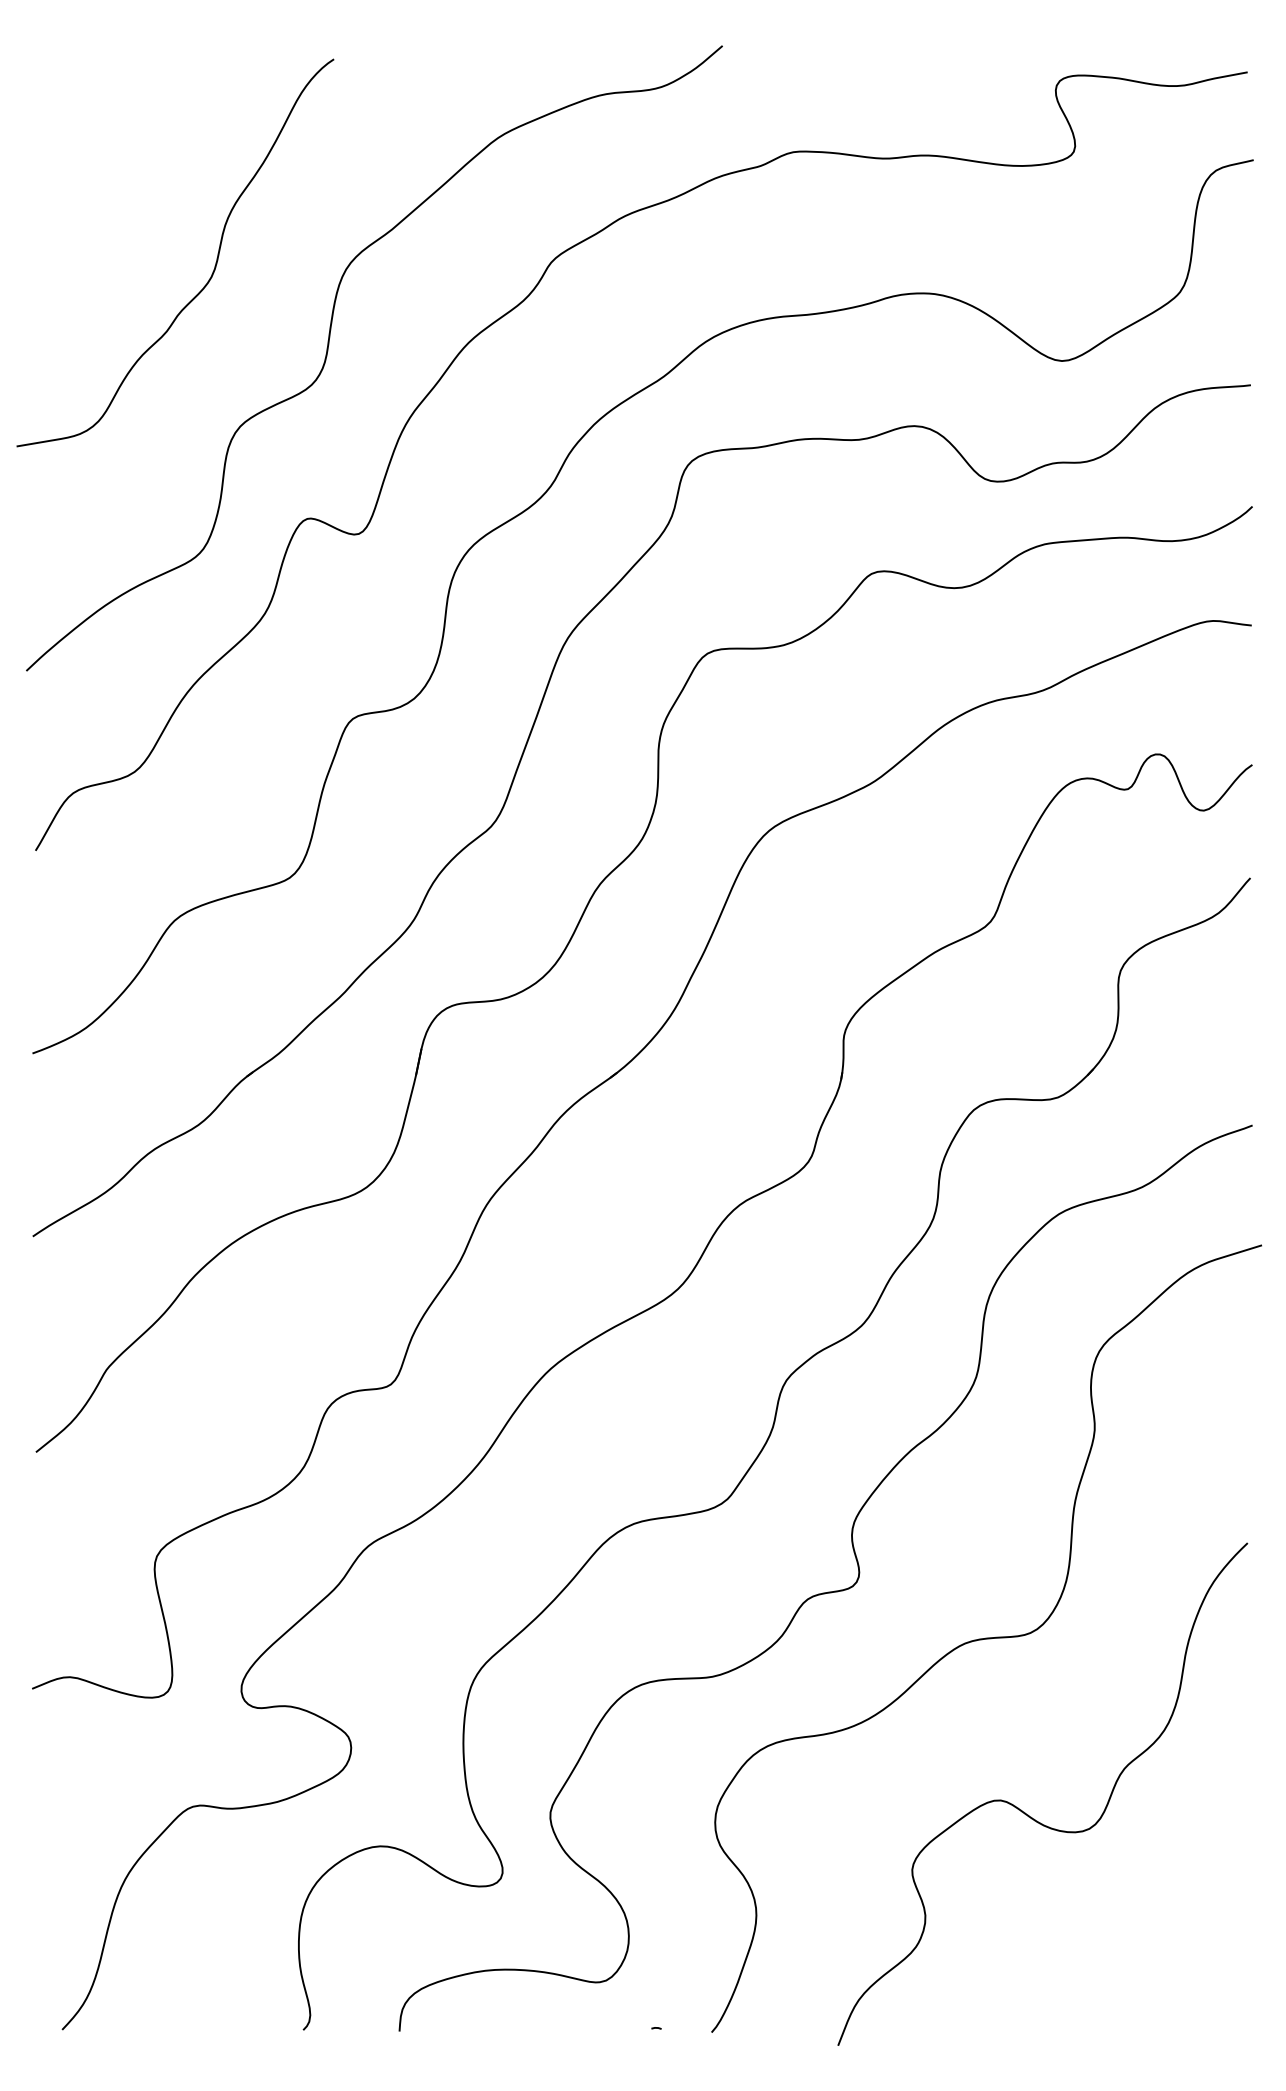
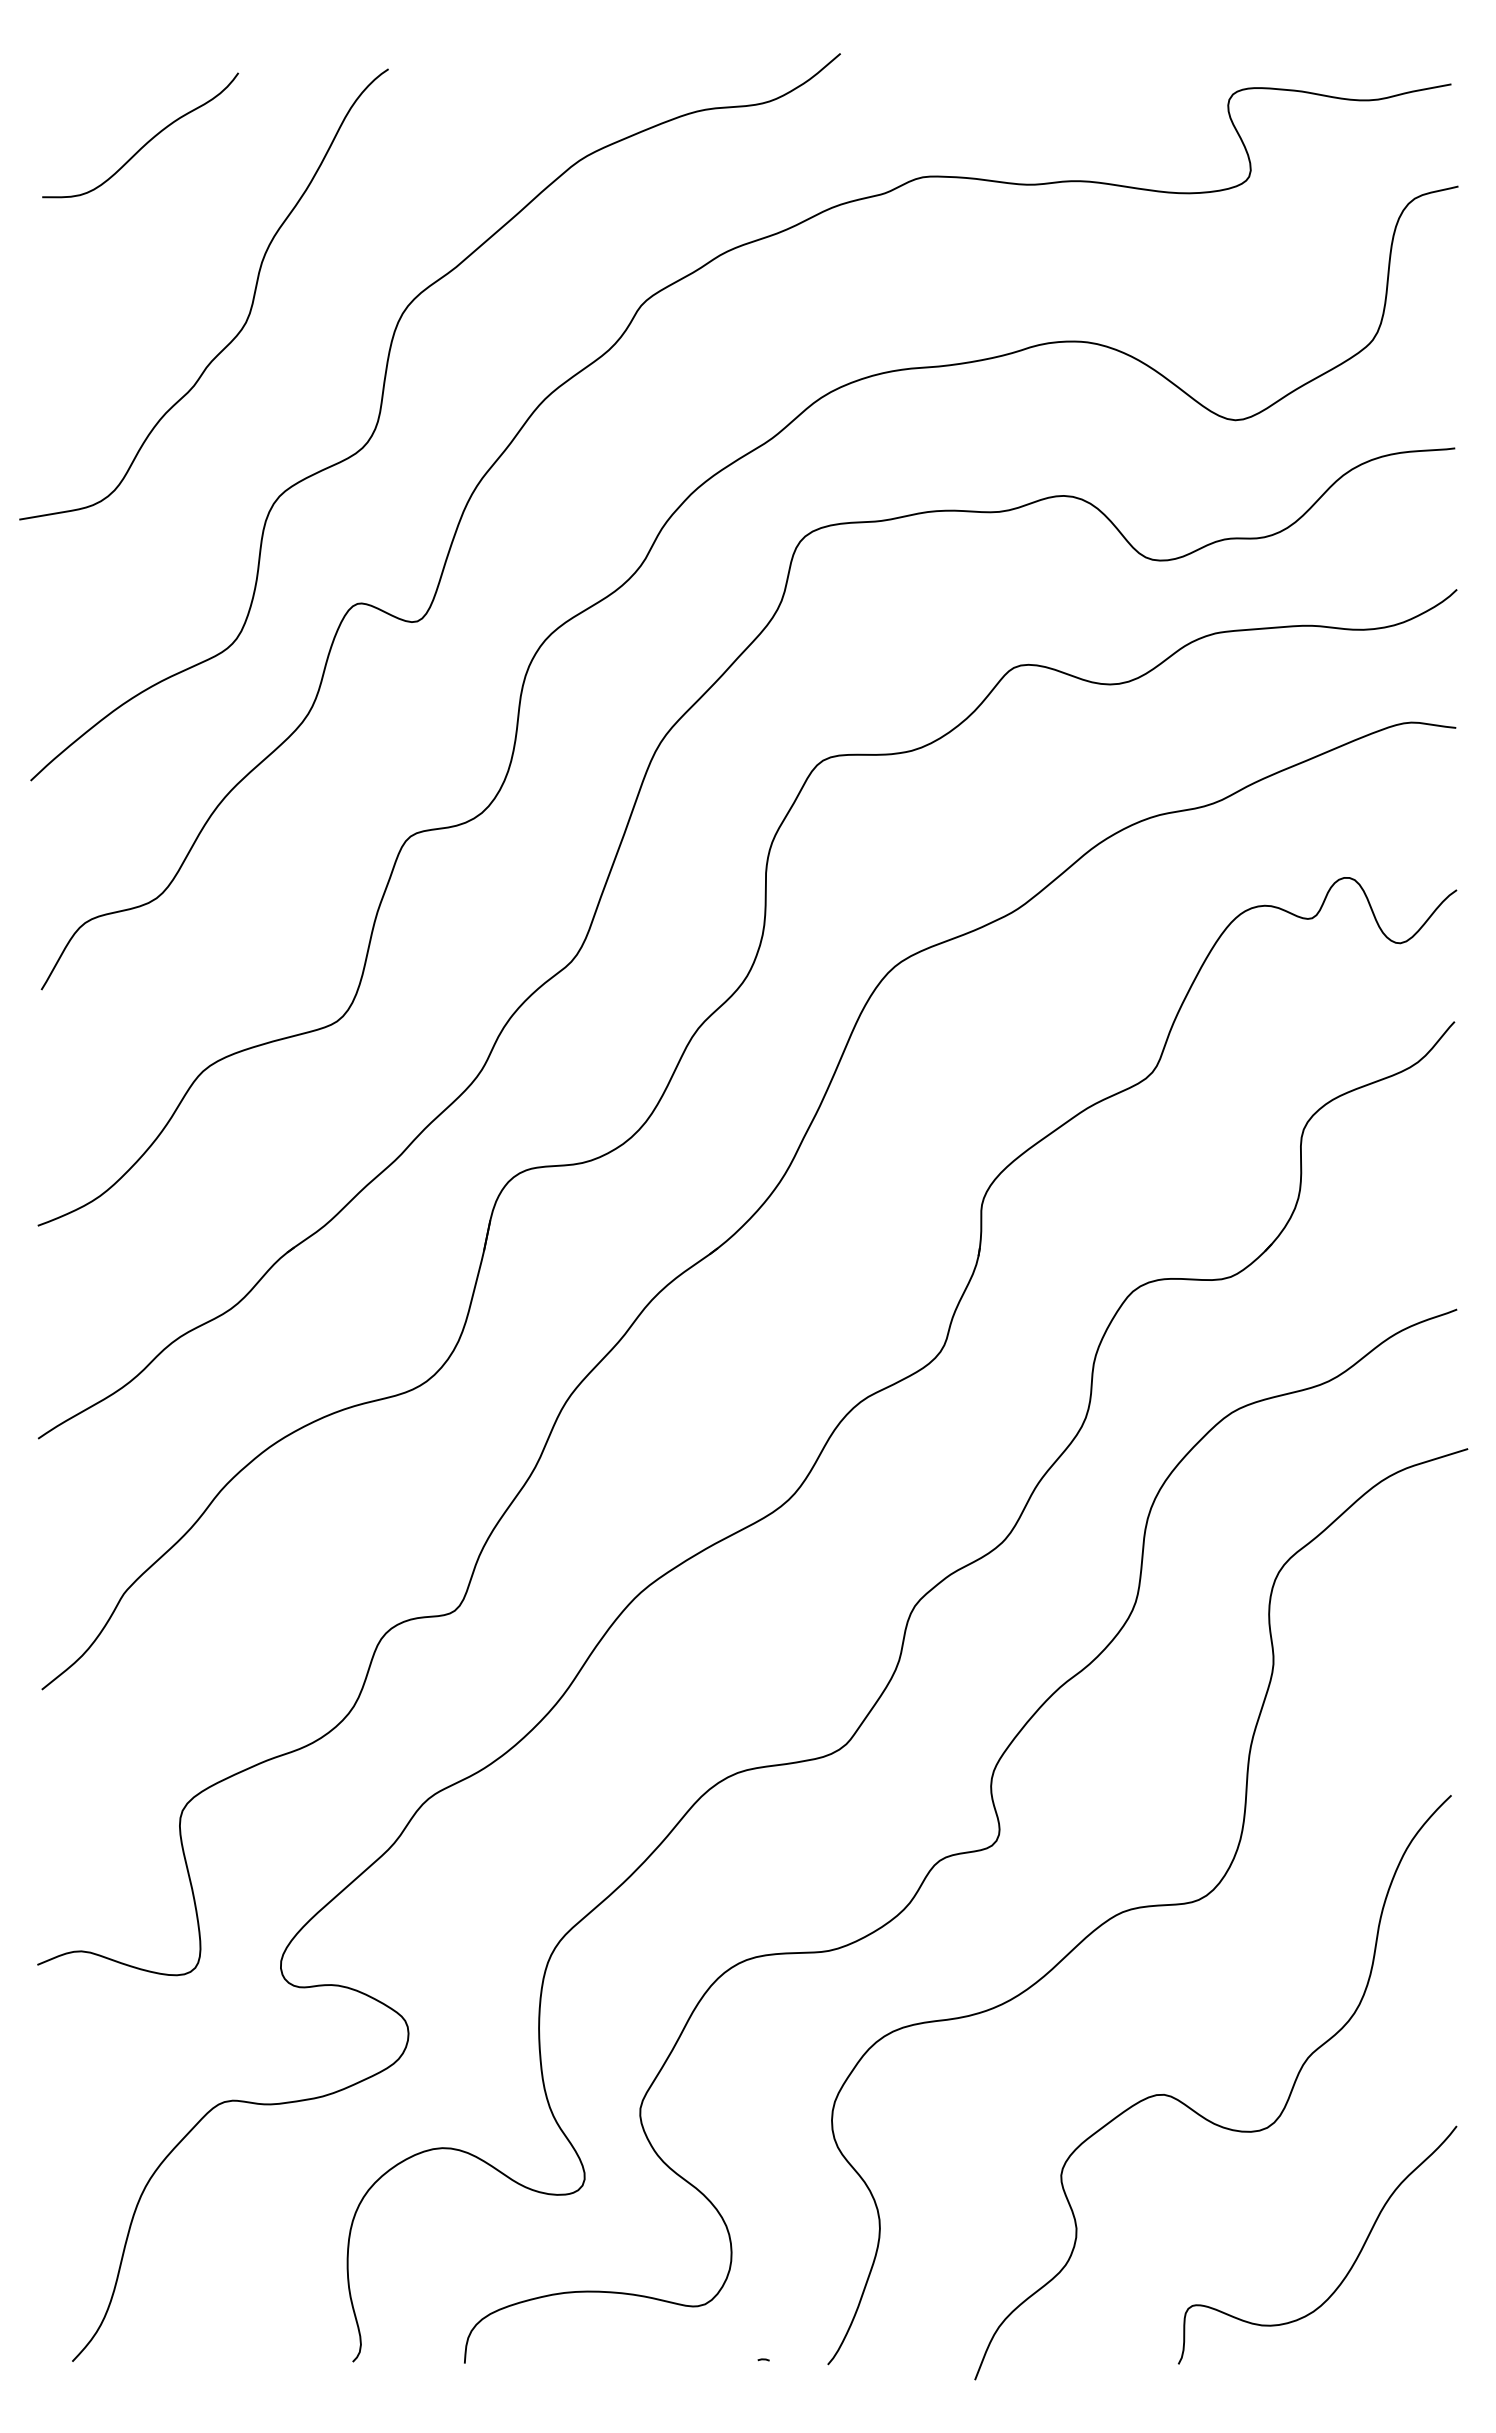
curve: (126, 121) -> (147, 141), added
curve: (1161, 1947) -> (1351, 2265), added

